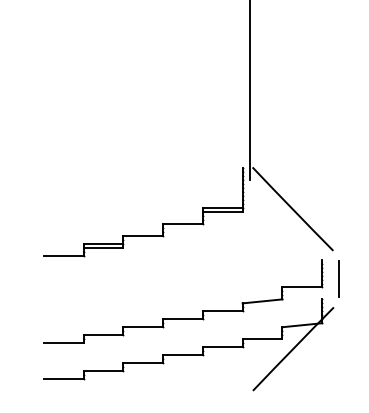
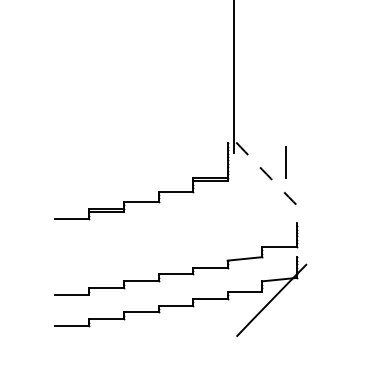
arc: (293, 208) -> (271, 178), solid -> dashed
line: (338, 279) -> (285, 162), moved

